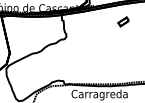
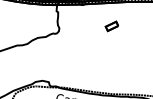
part: (123, 21) -> (111, 25), moved

